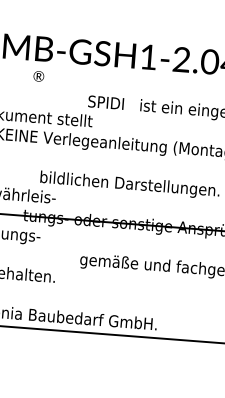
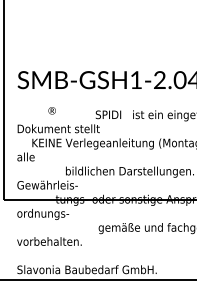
text: (37, 75) -> (51, 110), moved

